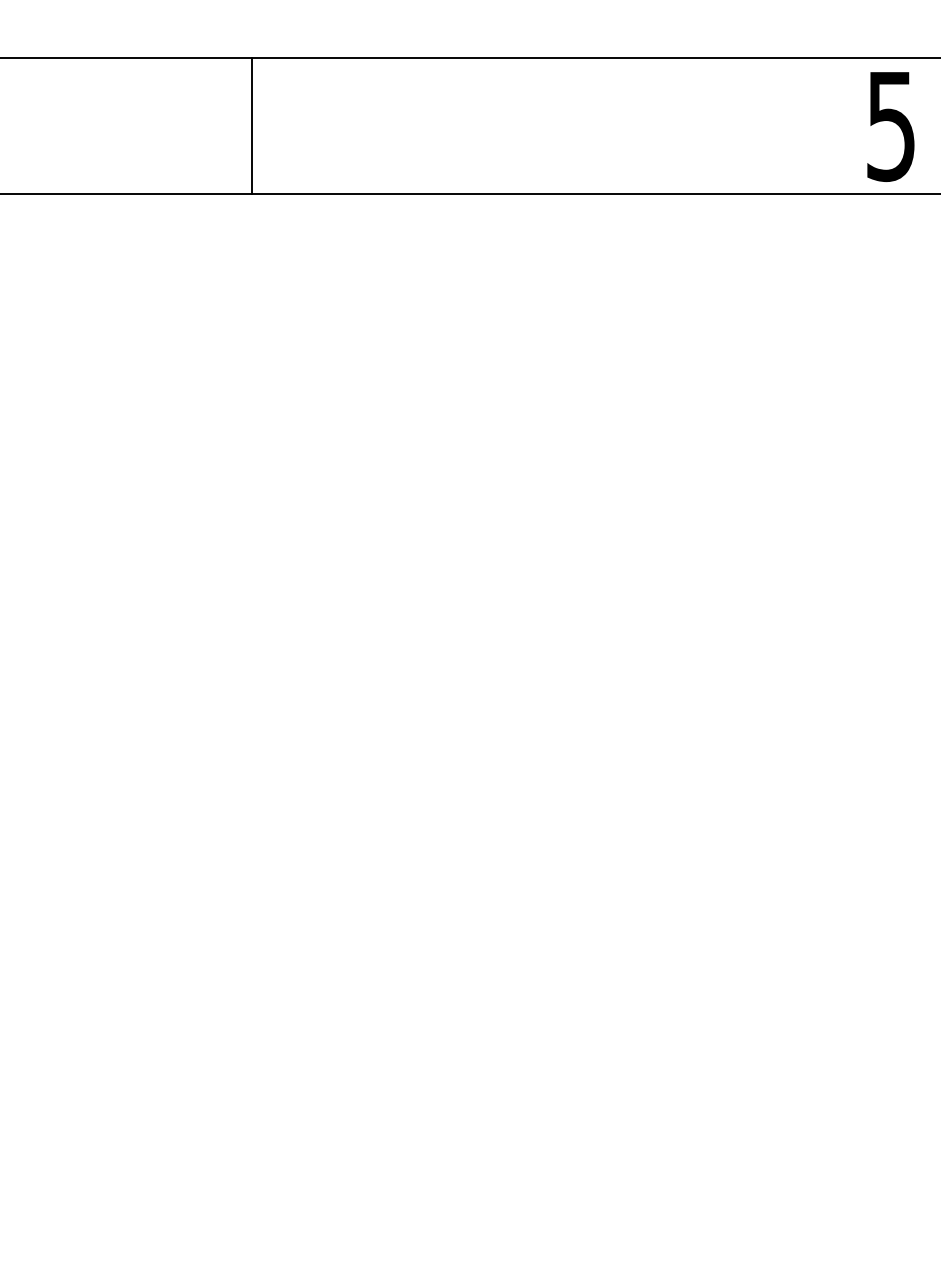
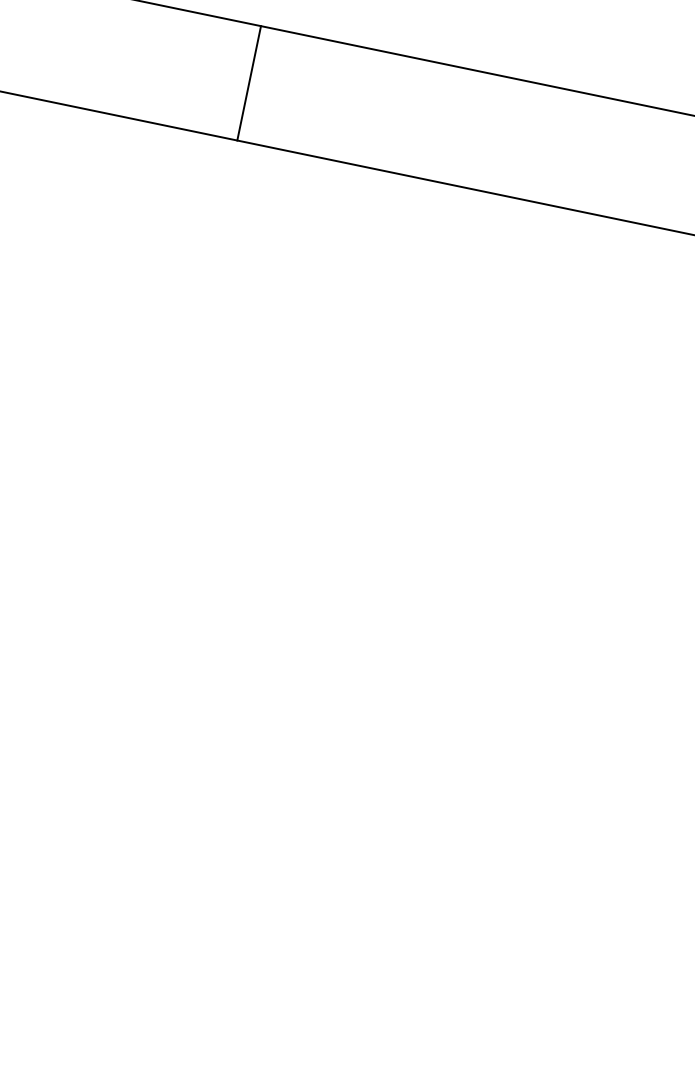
line: (252, 125) -> (249, 83), moved

